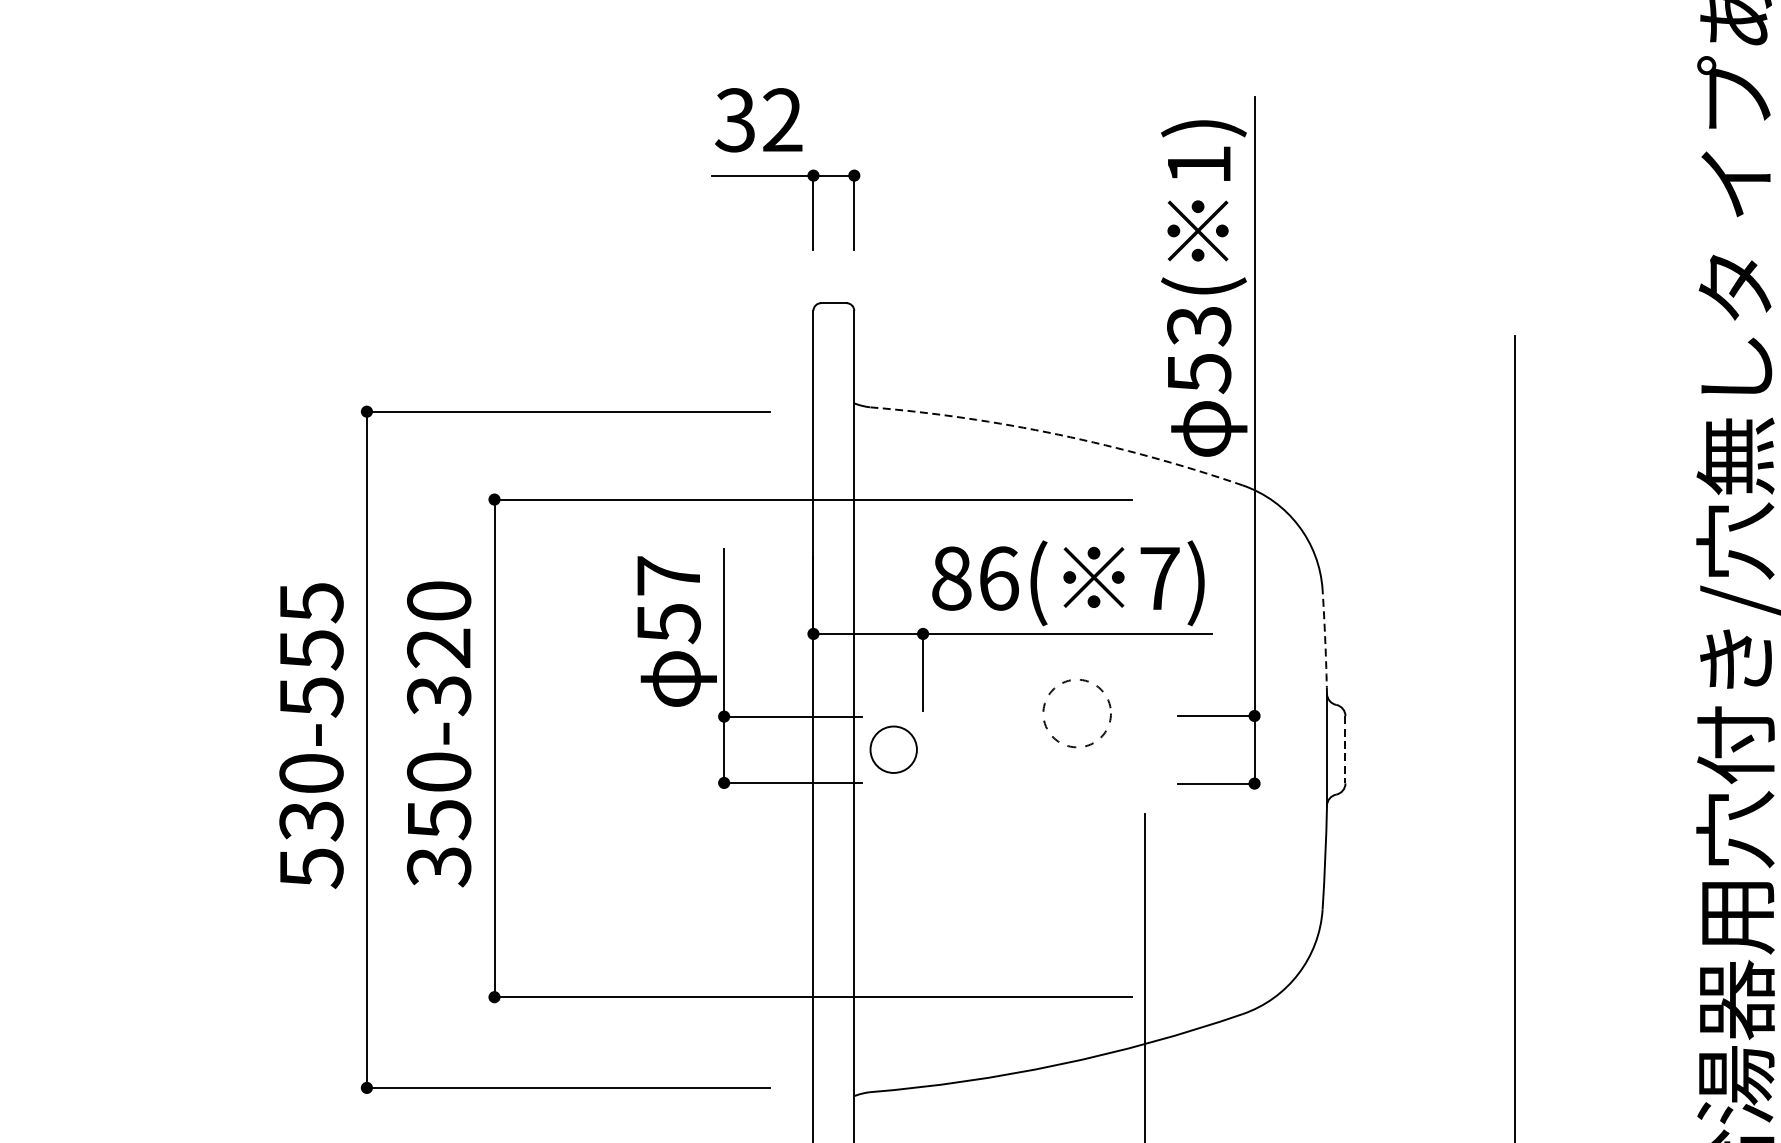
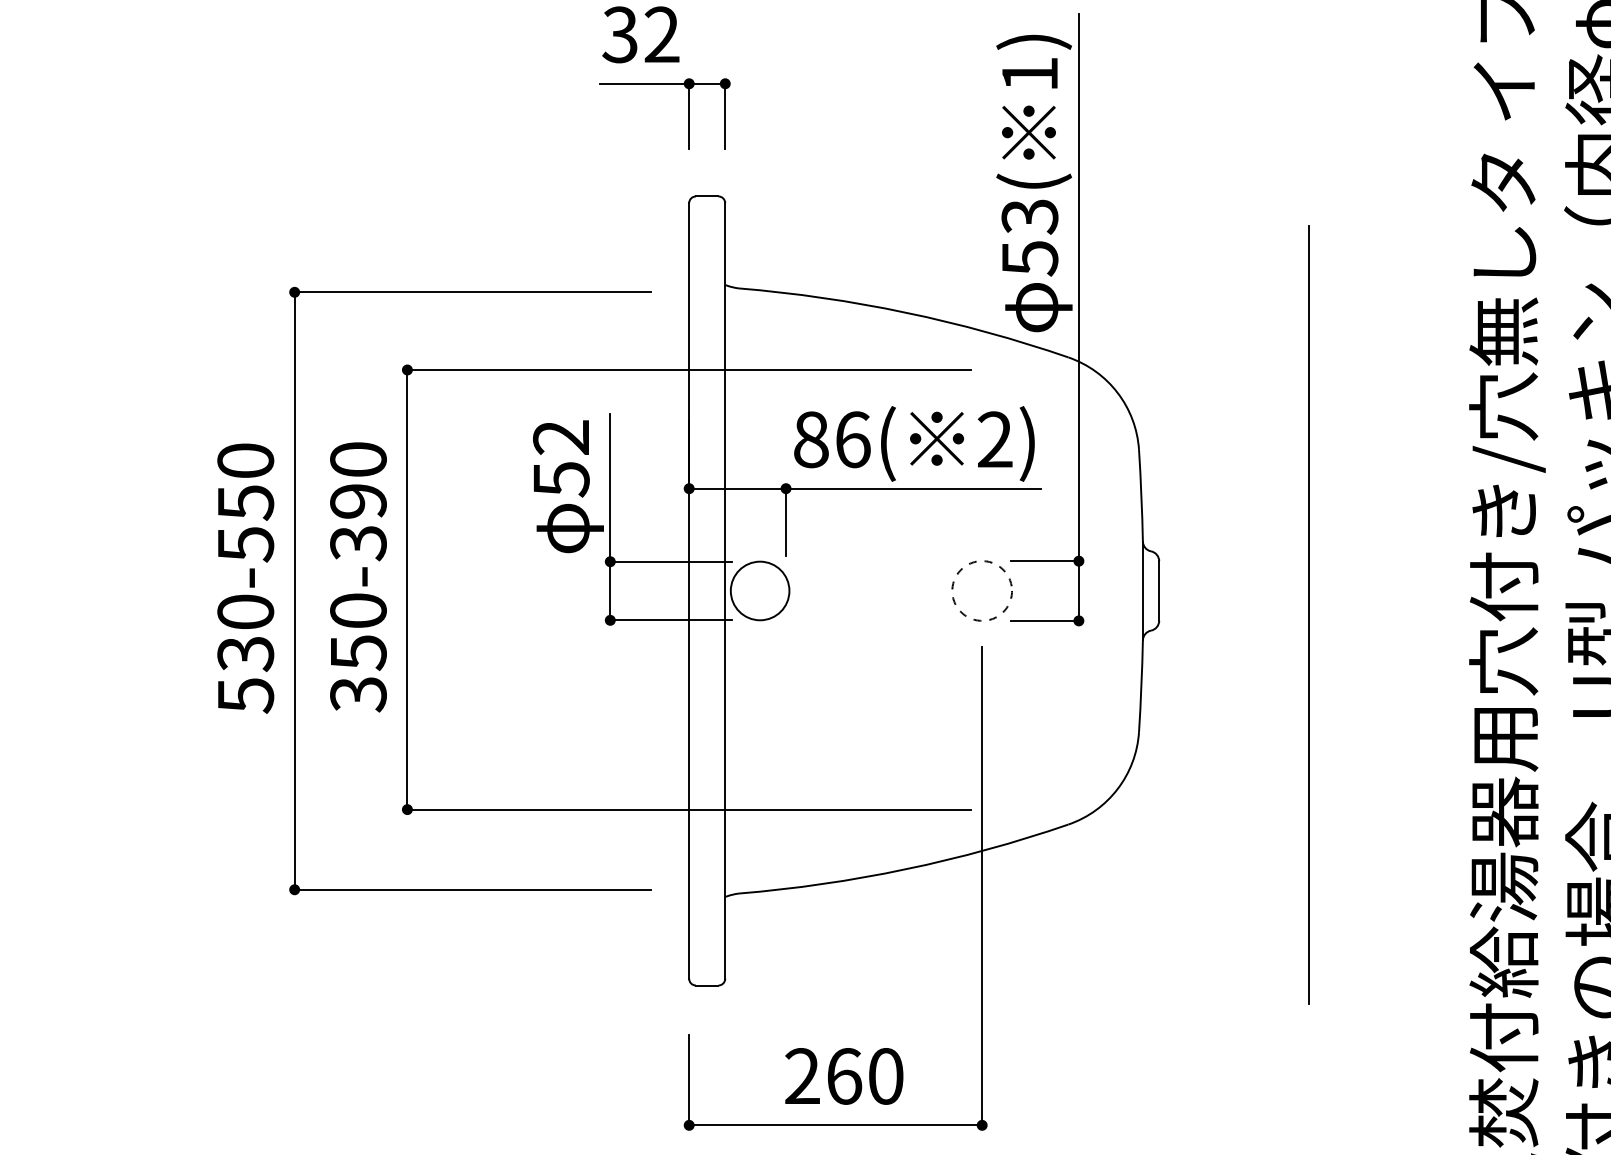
arc: (1058, 434) -> (905, 312), dashed -> solid
text: (667, 576) -> (560, 437), 57 -> 52
text: (1159, 578) -> (994, 439), 7) -> 2)
text: (311, 603) -> (245, 461), 530-555 -> 530-550
arc: (1325, 641) -> (1141, 495), dashed -> solid
text: (439, 648) -> (358, 501), 350-320 -> 350-390
circle: (1076, 712) -> (981, 590), moved
circle: (893, 749) -> (759, 590), size x1.43
line: (1345, 749) -> (1159, 590), dashed -> solid

